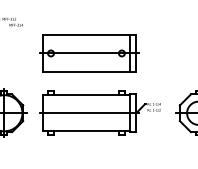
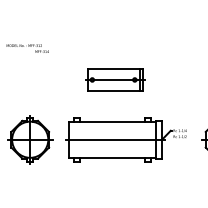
part: (89, 53) -> (115, 79), size x0.6

